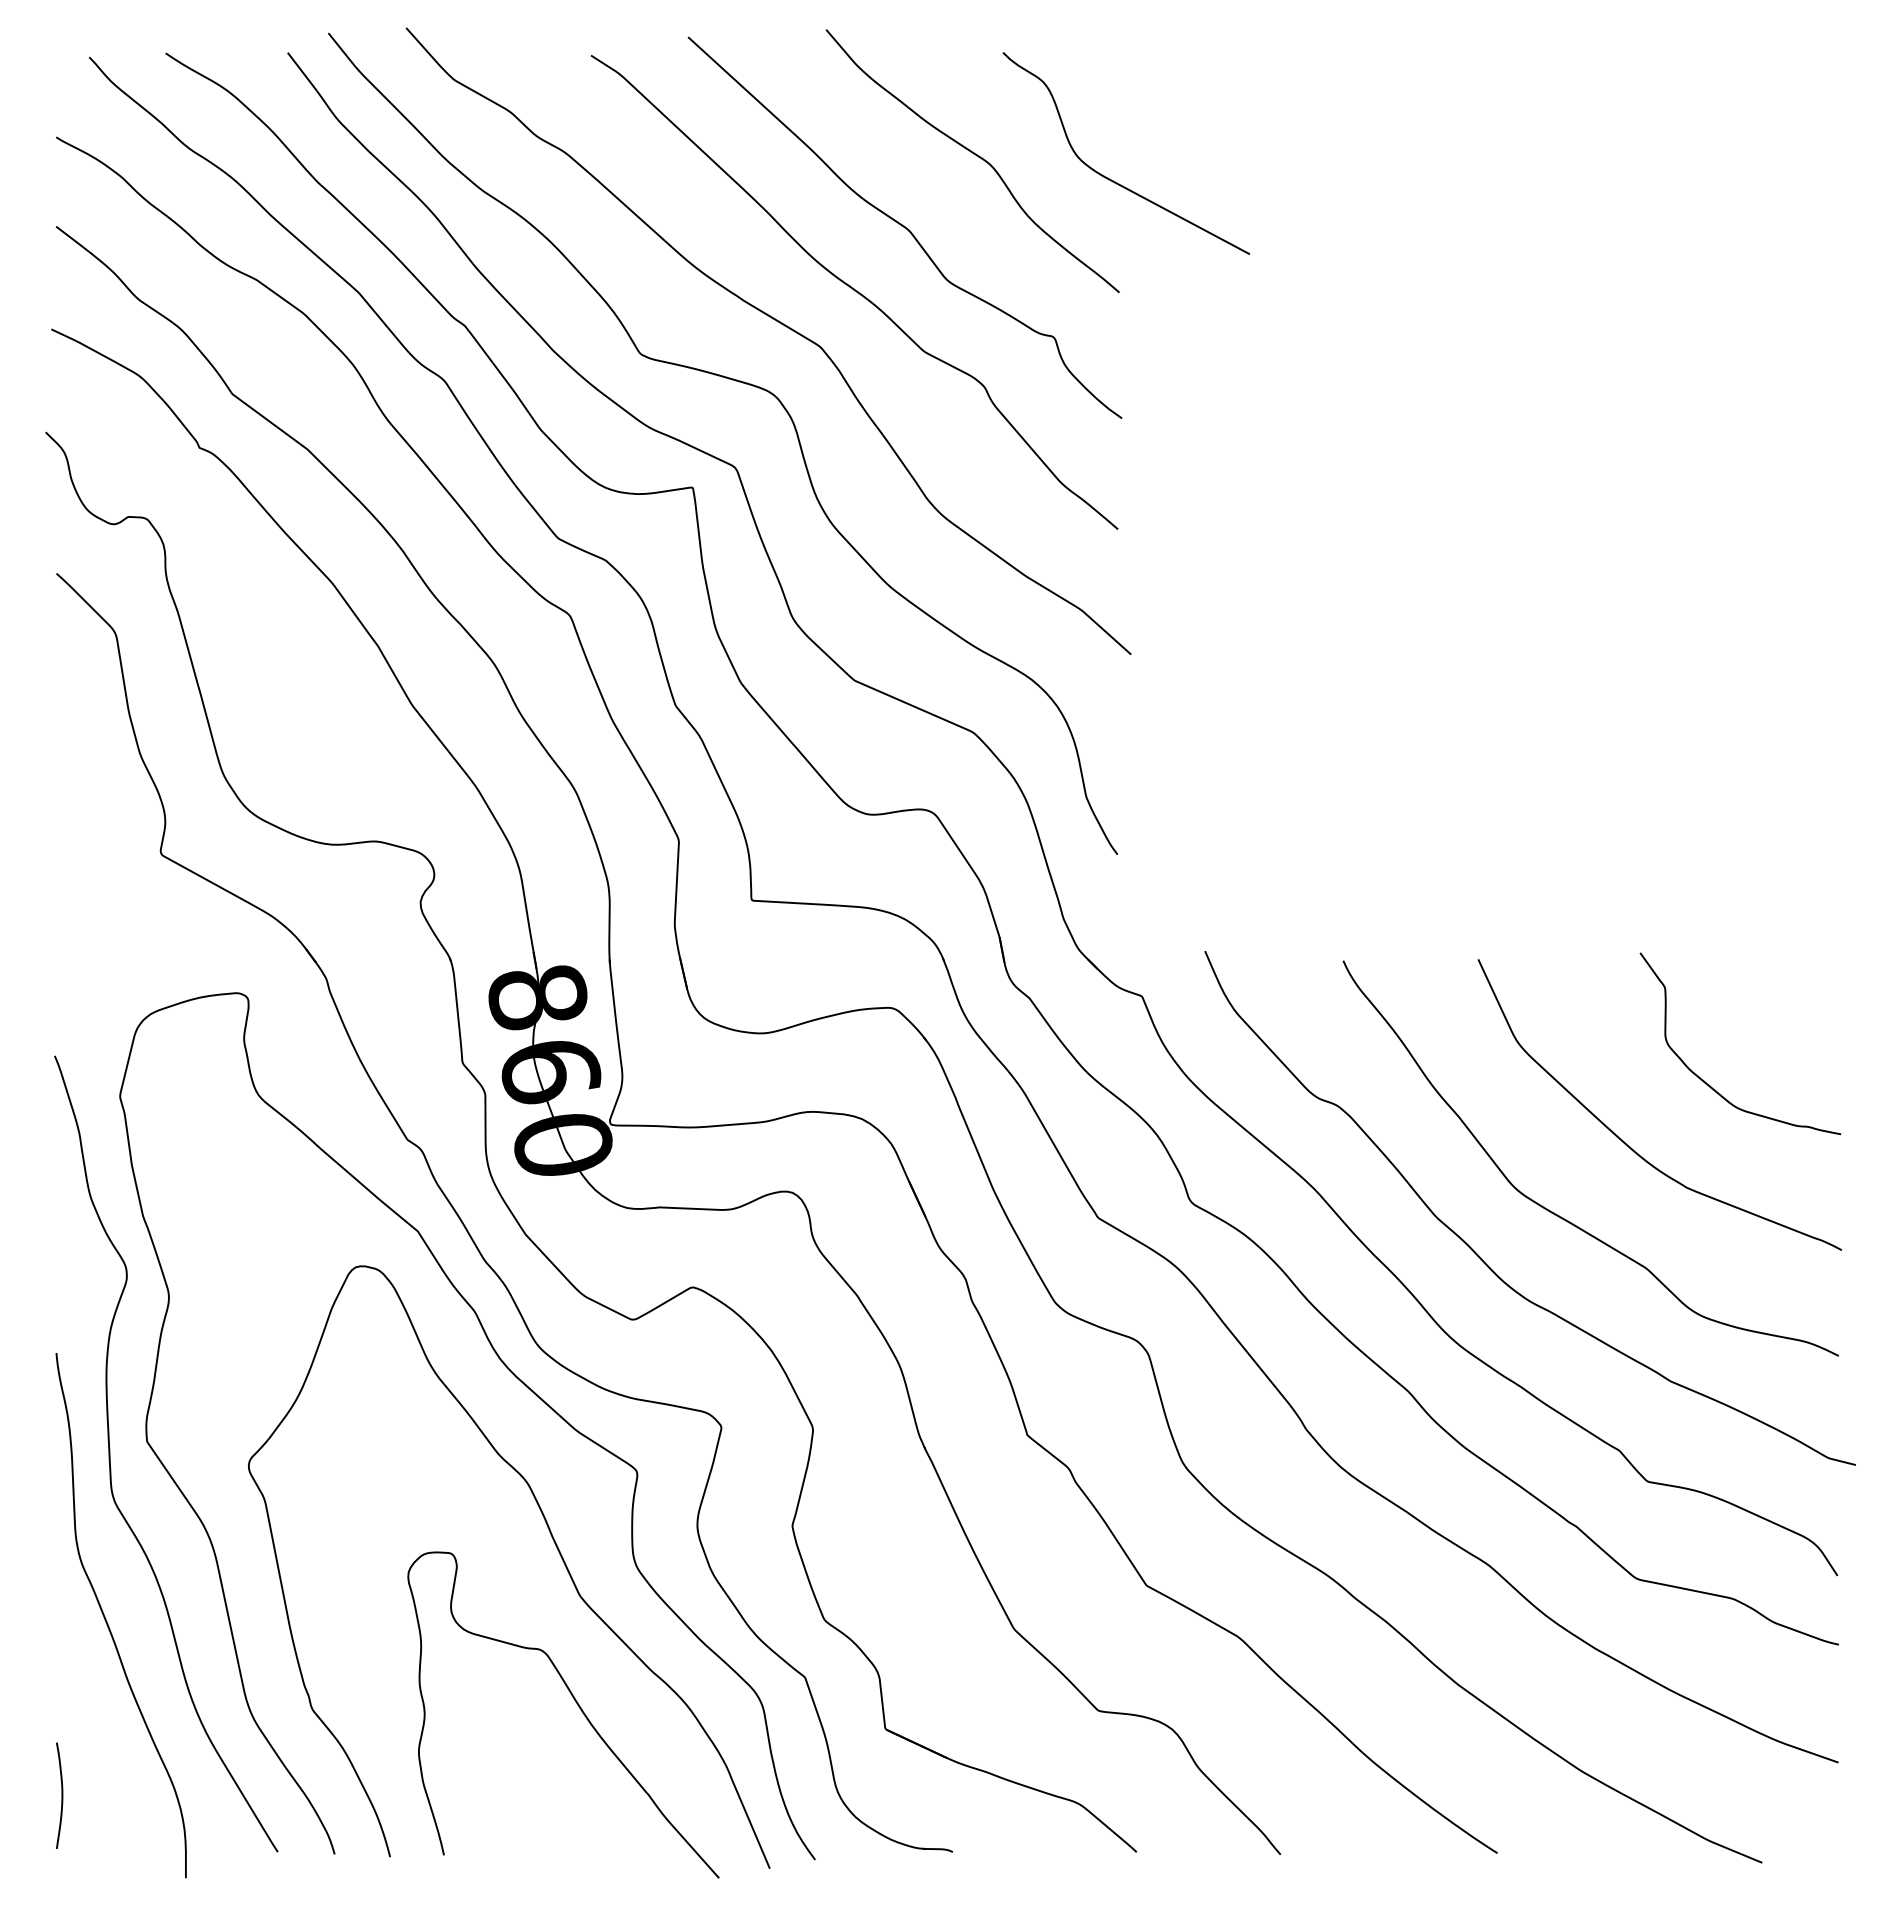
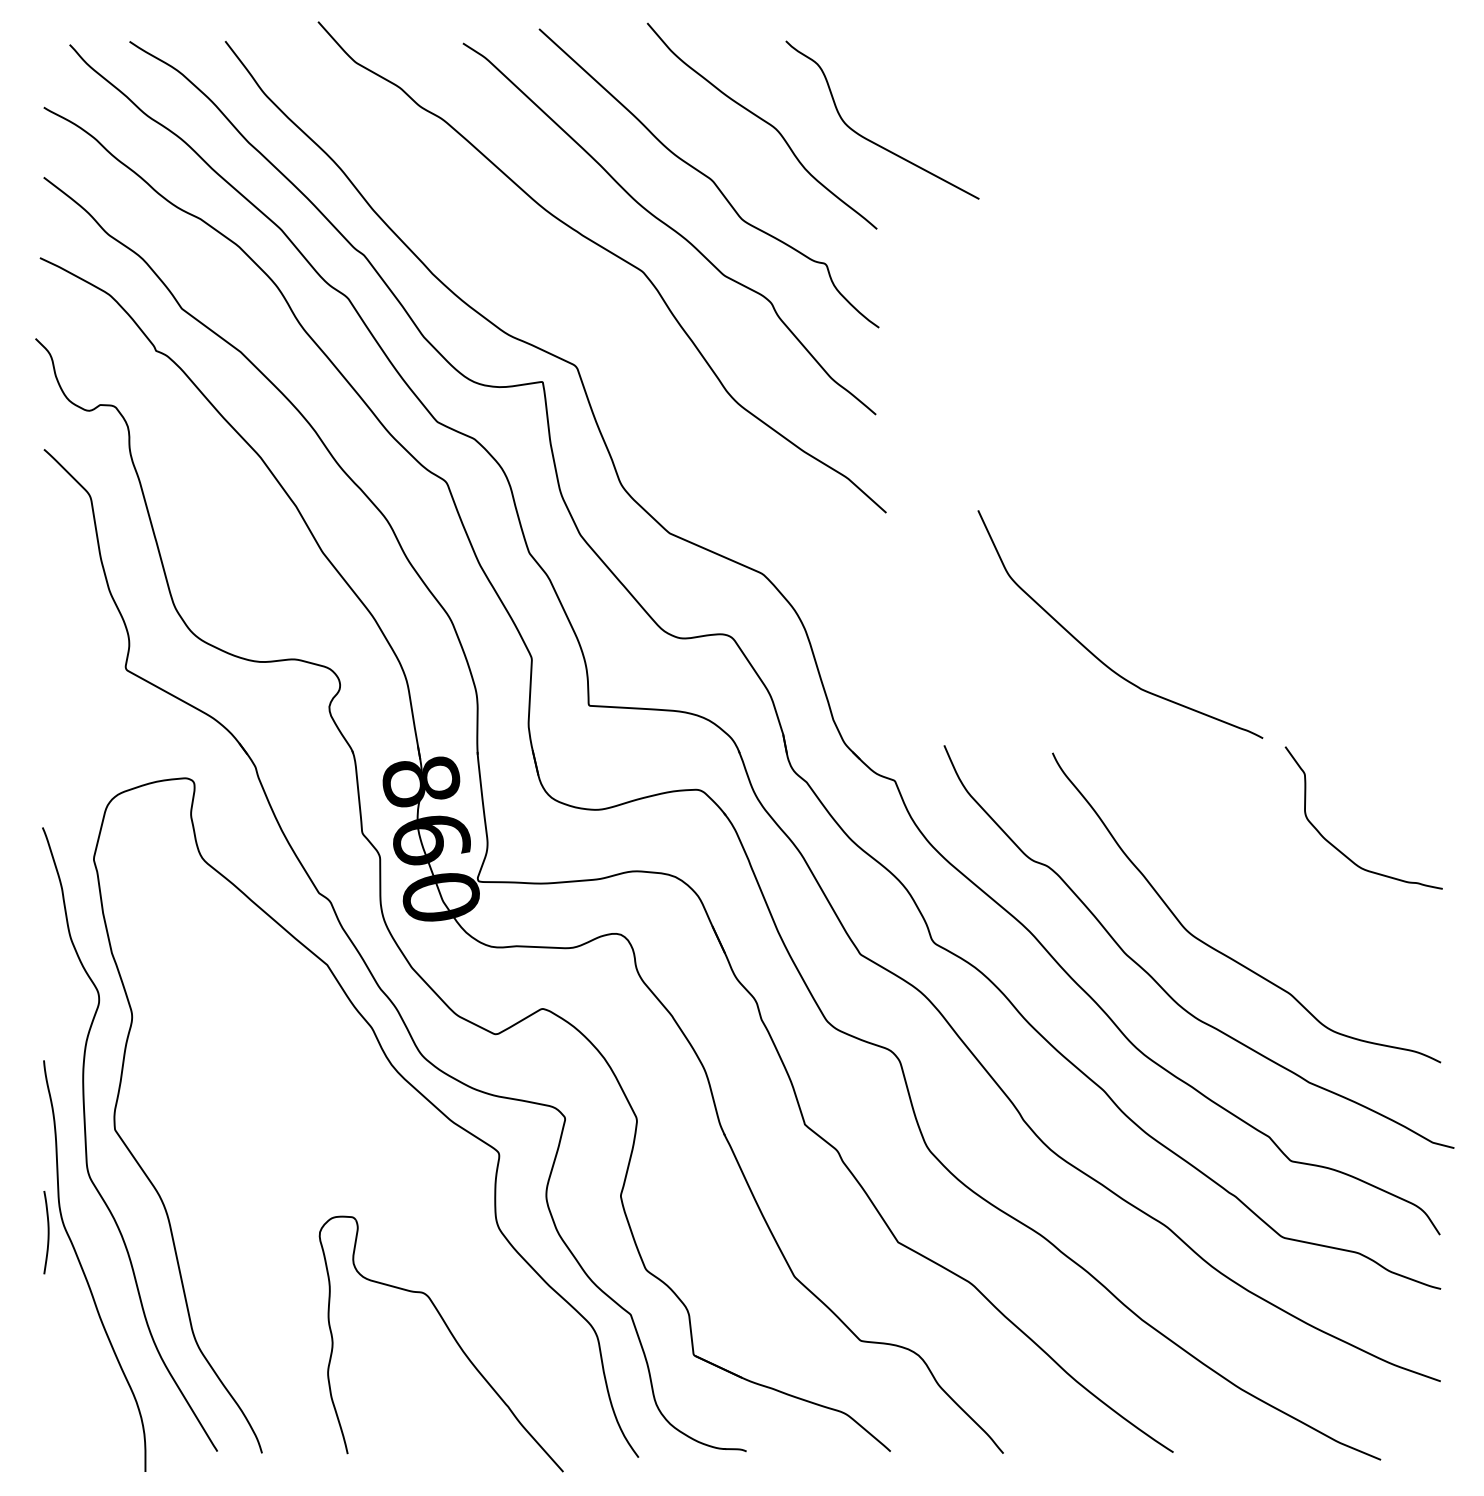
curve: (742, 383) -> (581, 300), removed
curve: (1623, 1140) -> (1091, 652), moved
curve: (556, 1548) -> (435, 1213), removed
curve: (61, 1795) -> (47, 1232), moved

